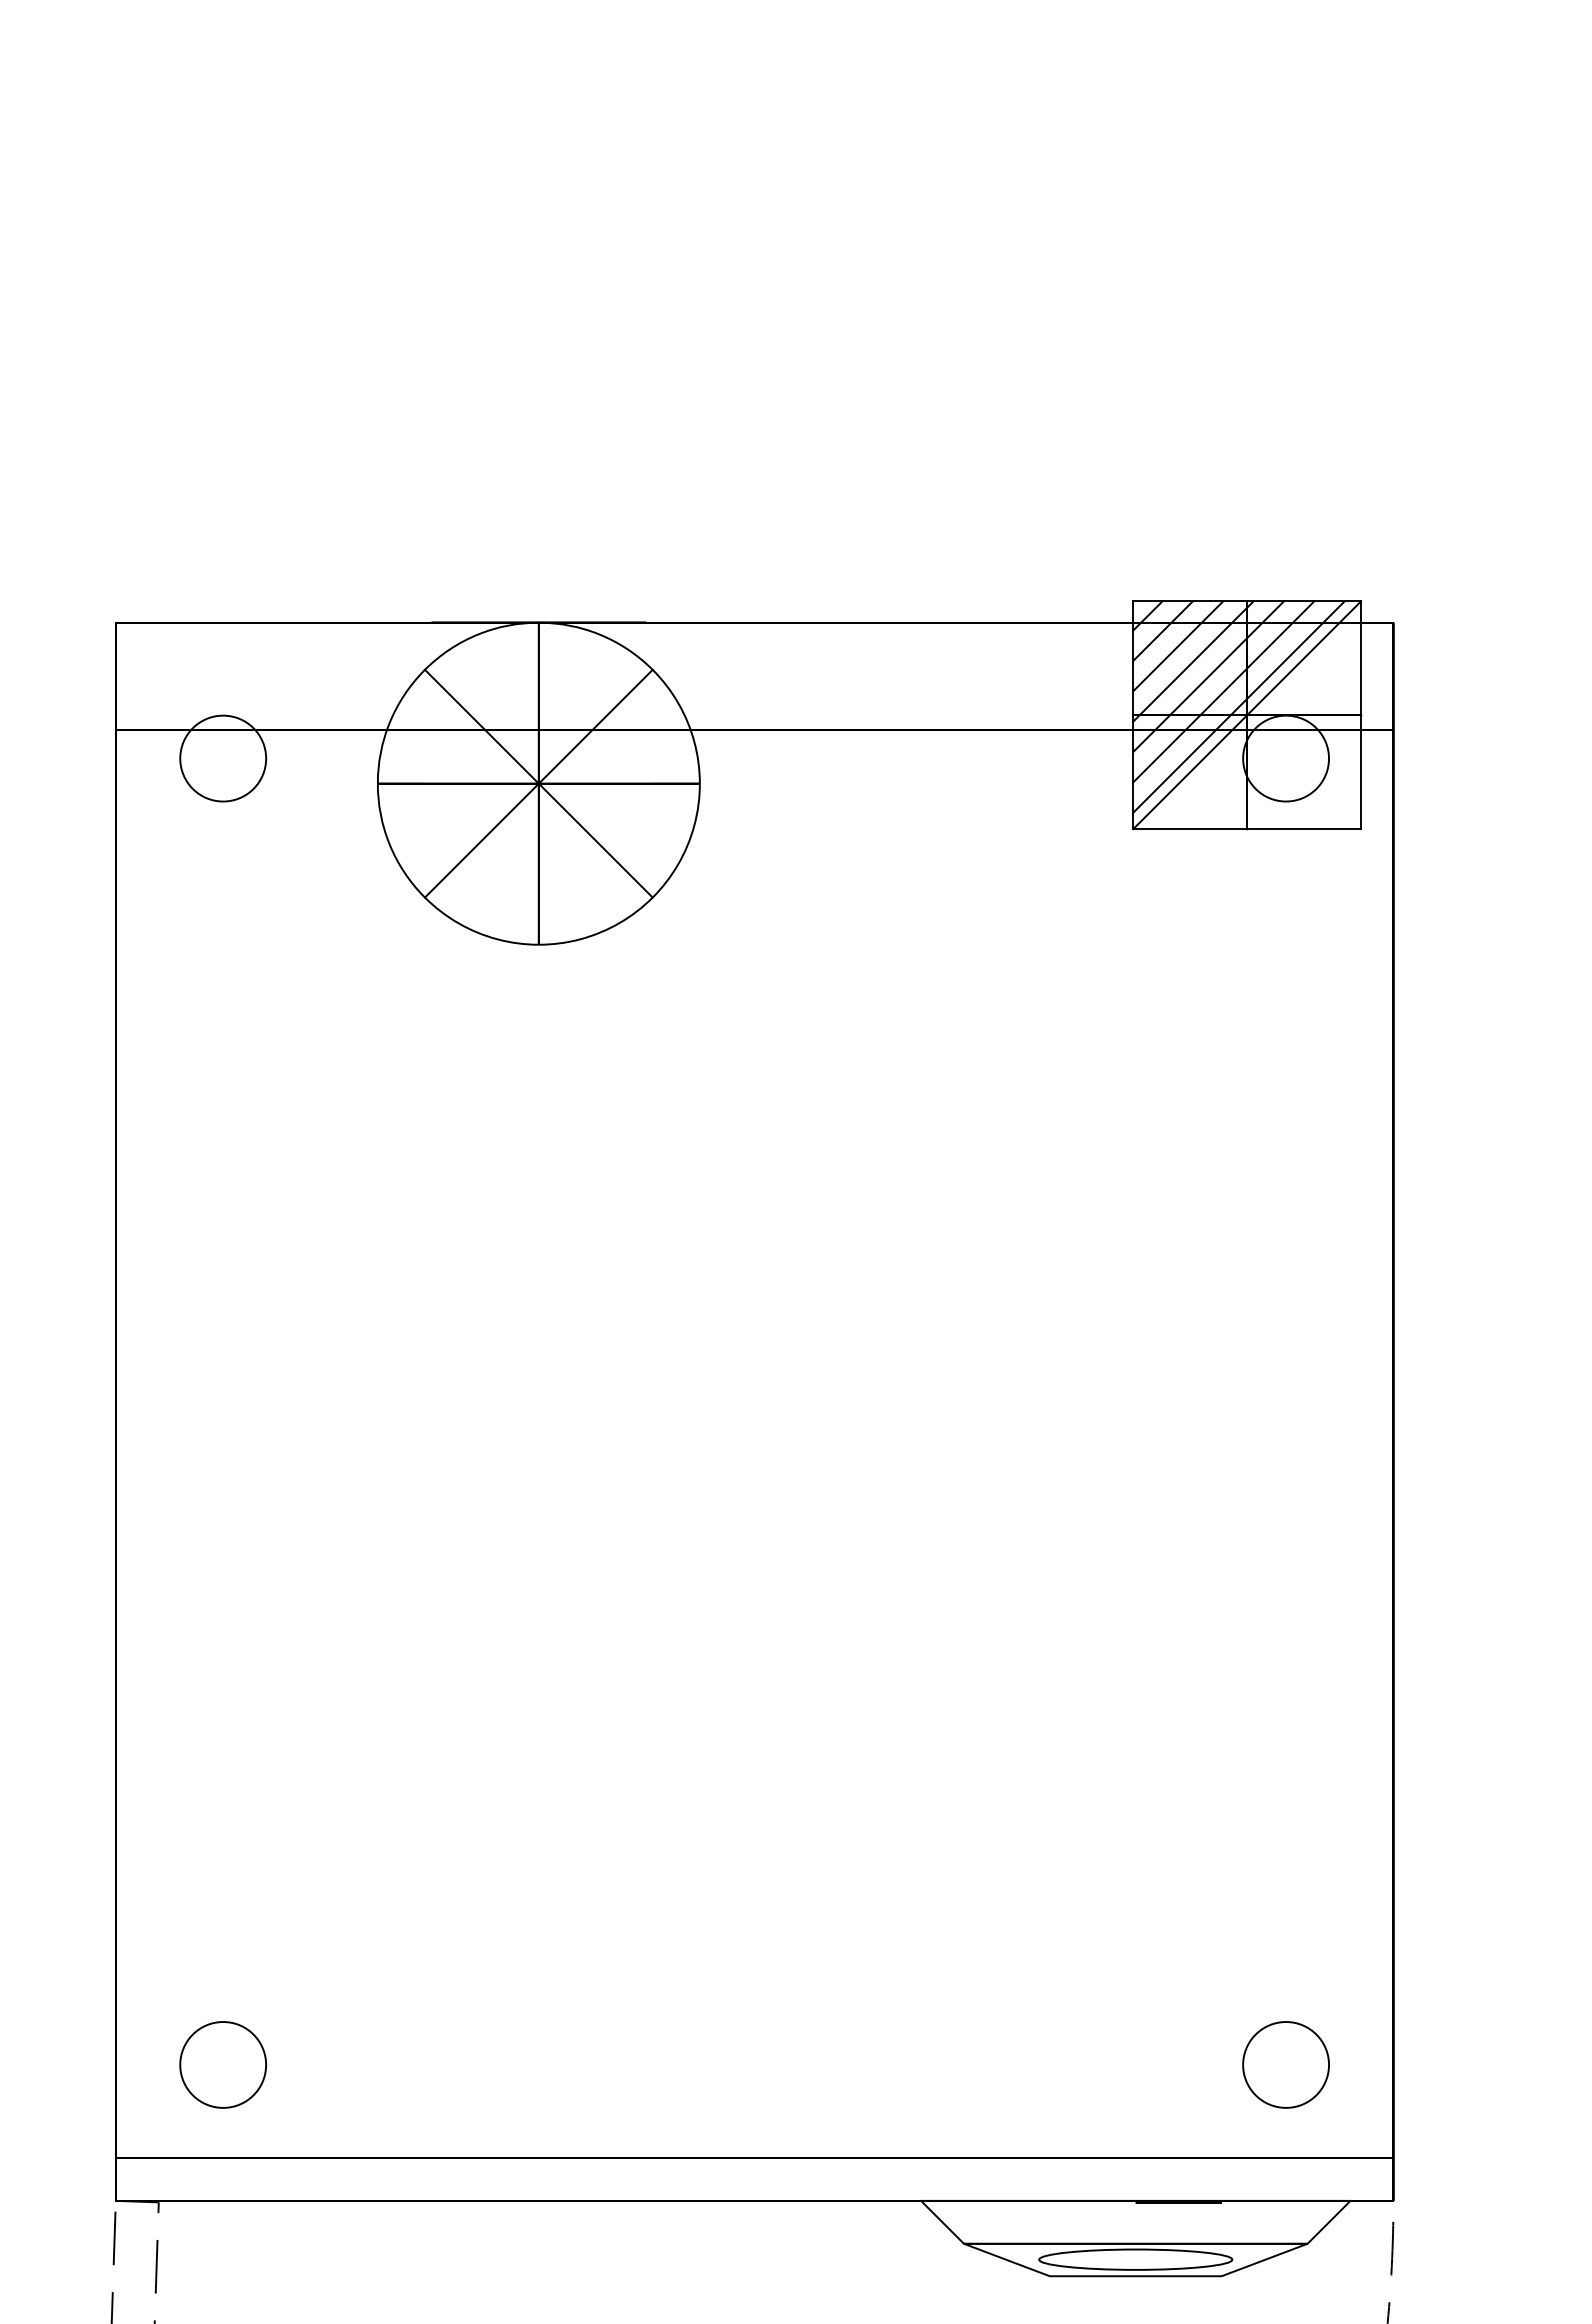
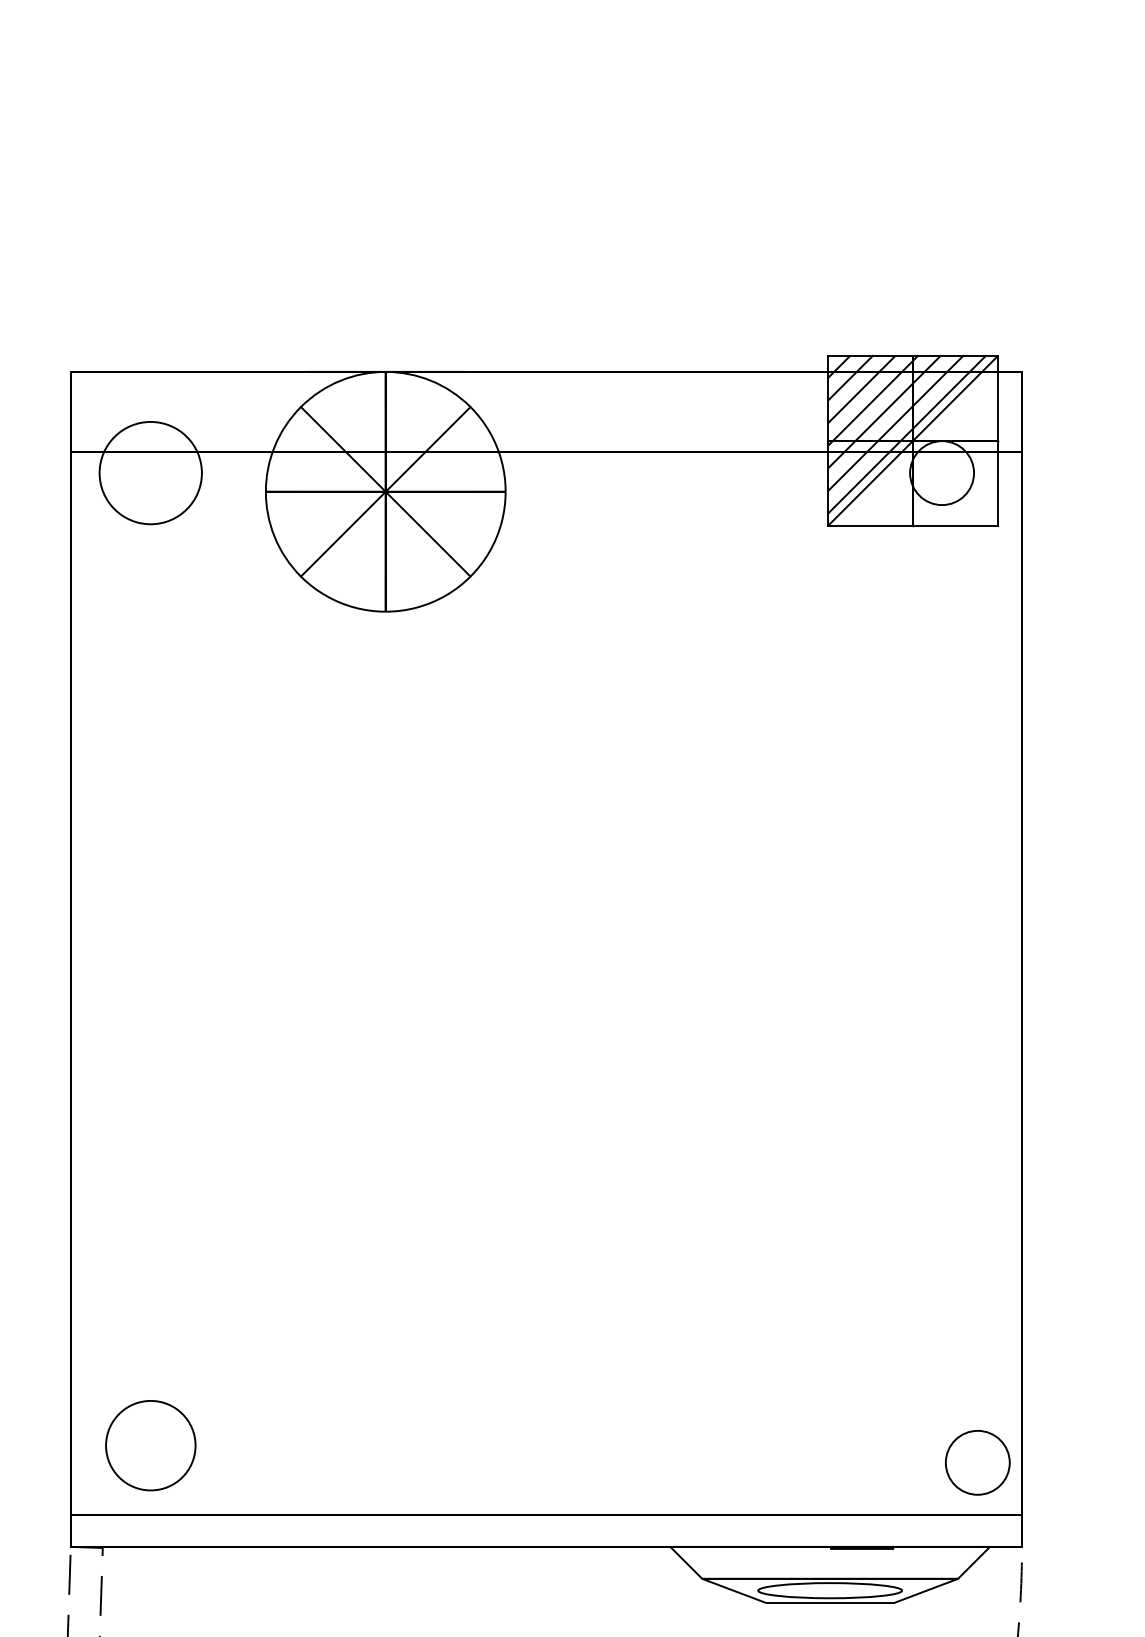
circle: (223, 758) -> (150, 473), size x1.6
circle: (222, 2064) -> (150, 1445), size x1.4
circle: (1285, 2064) -> (977, 1462), moved

